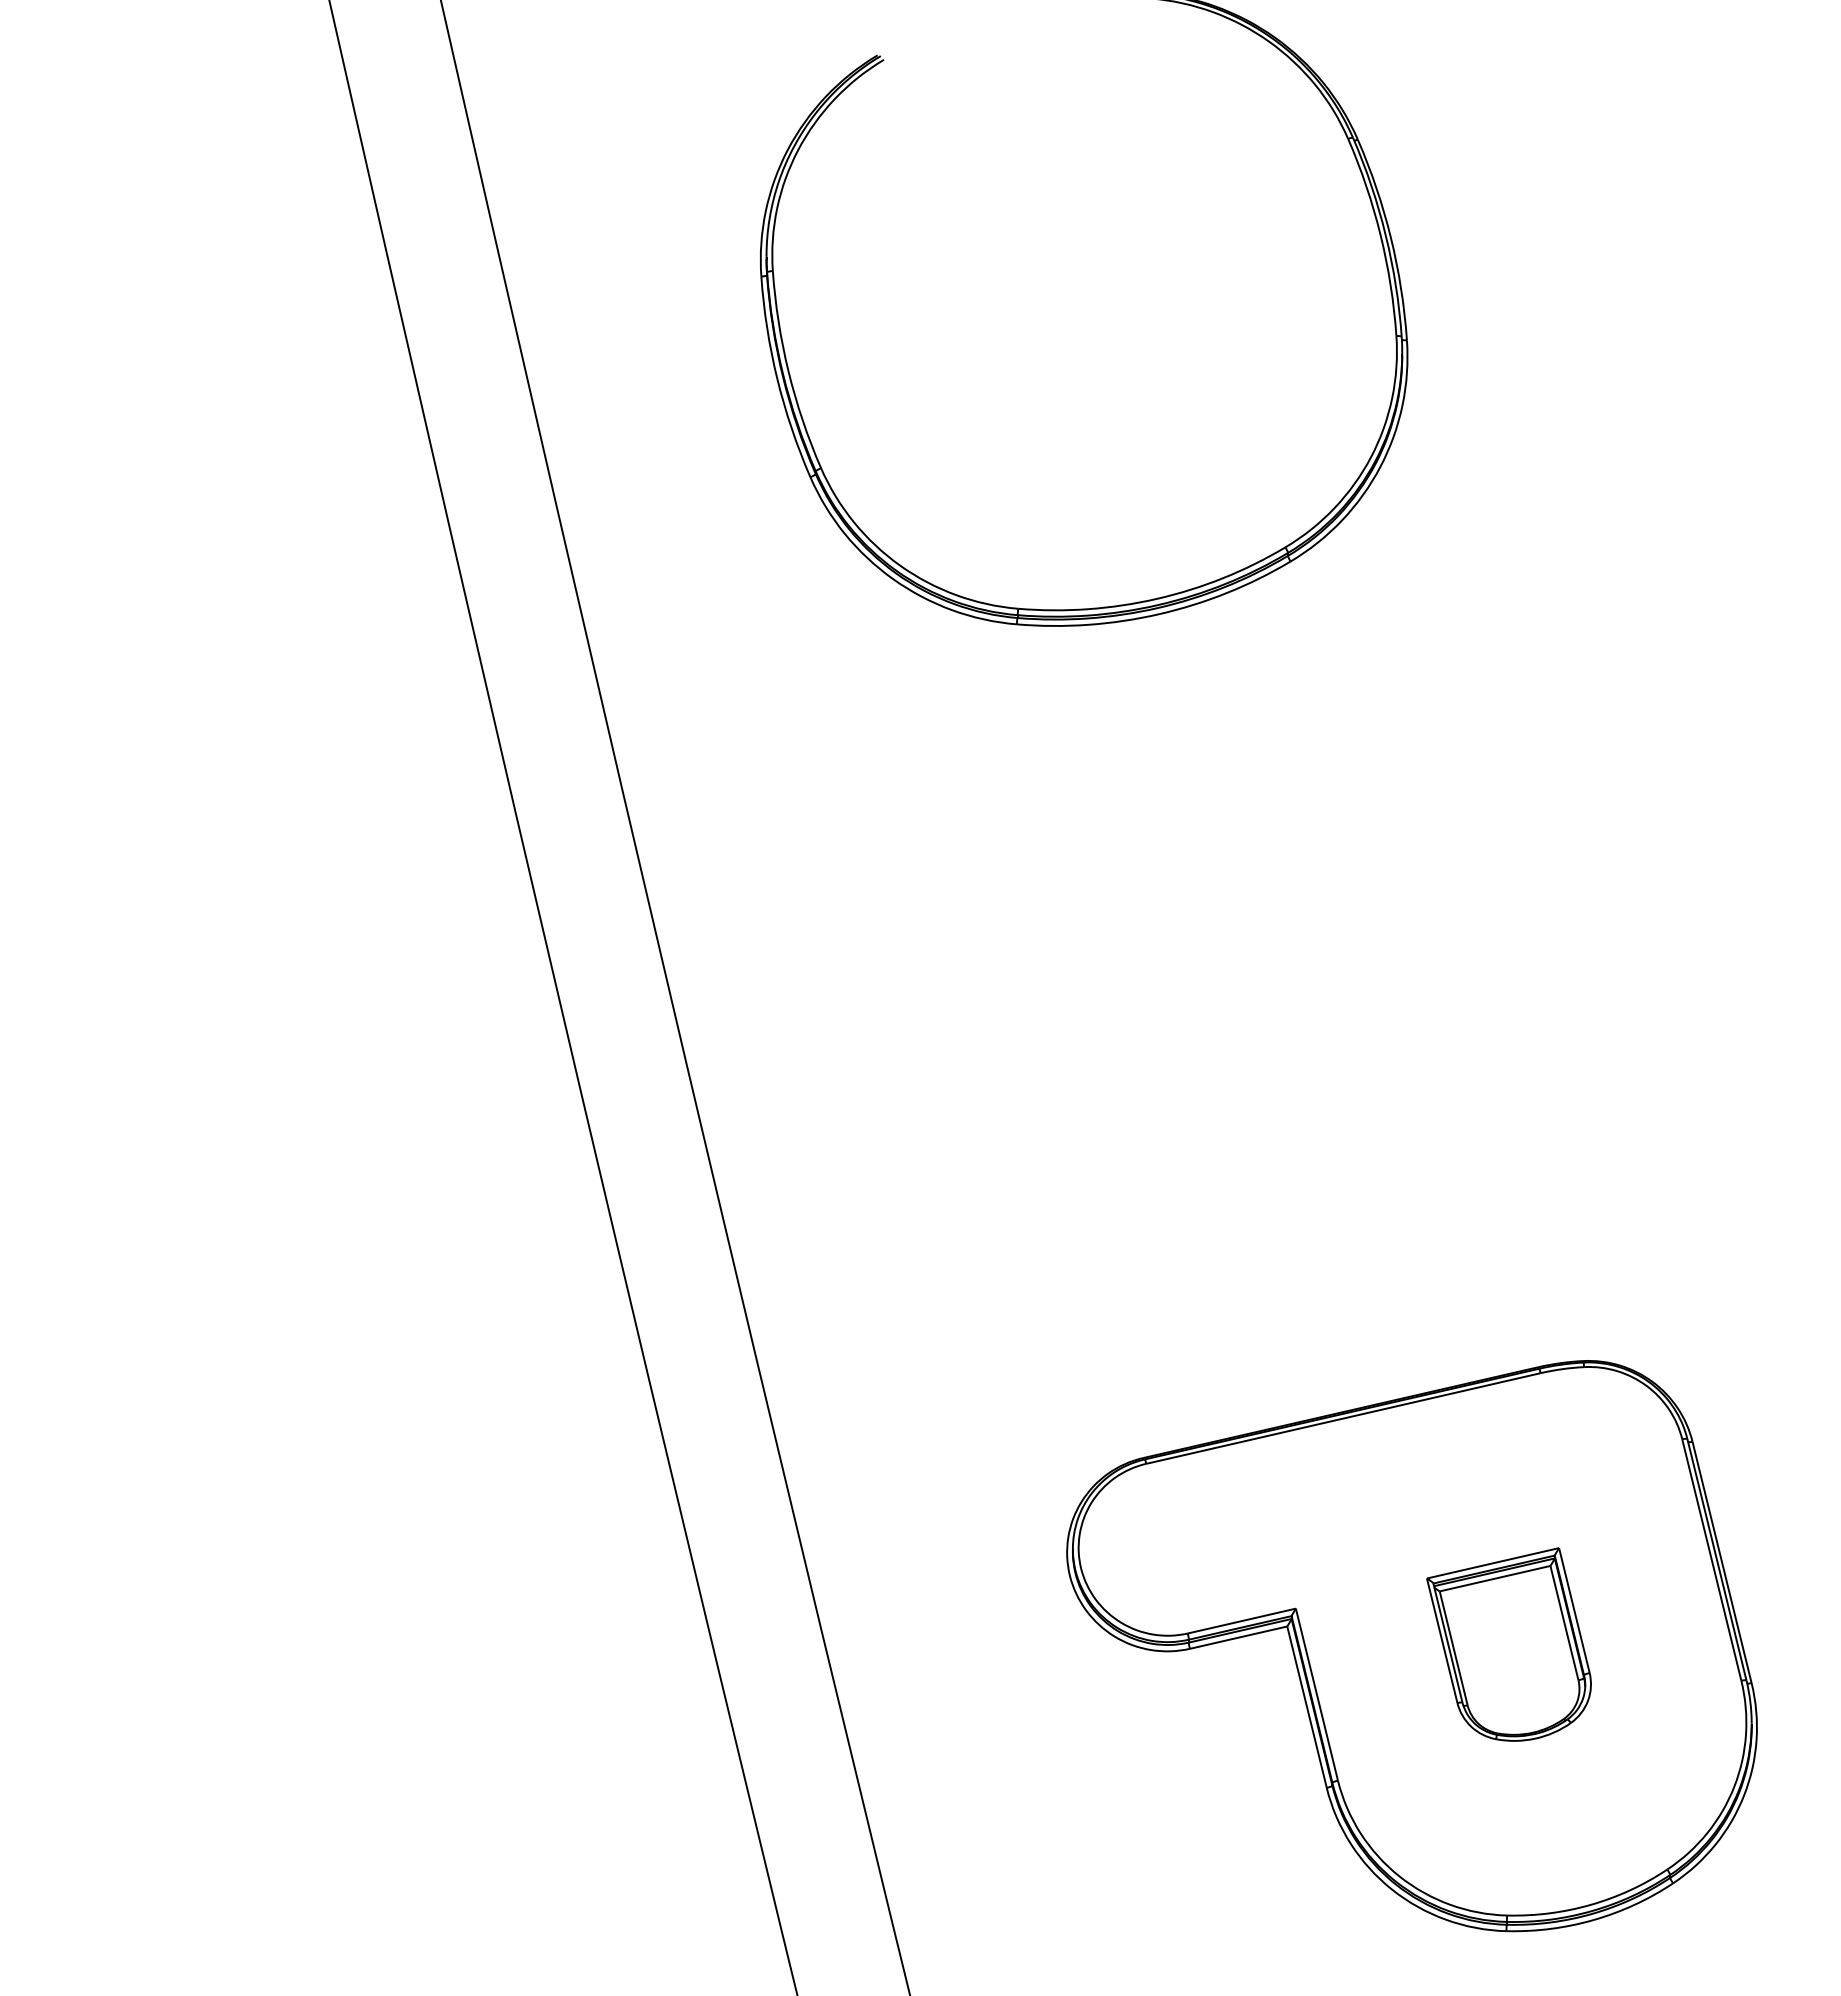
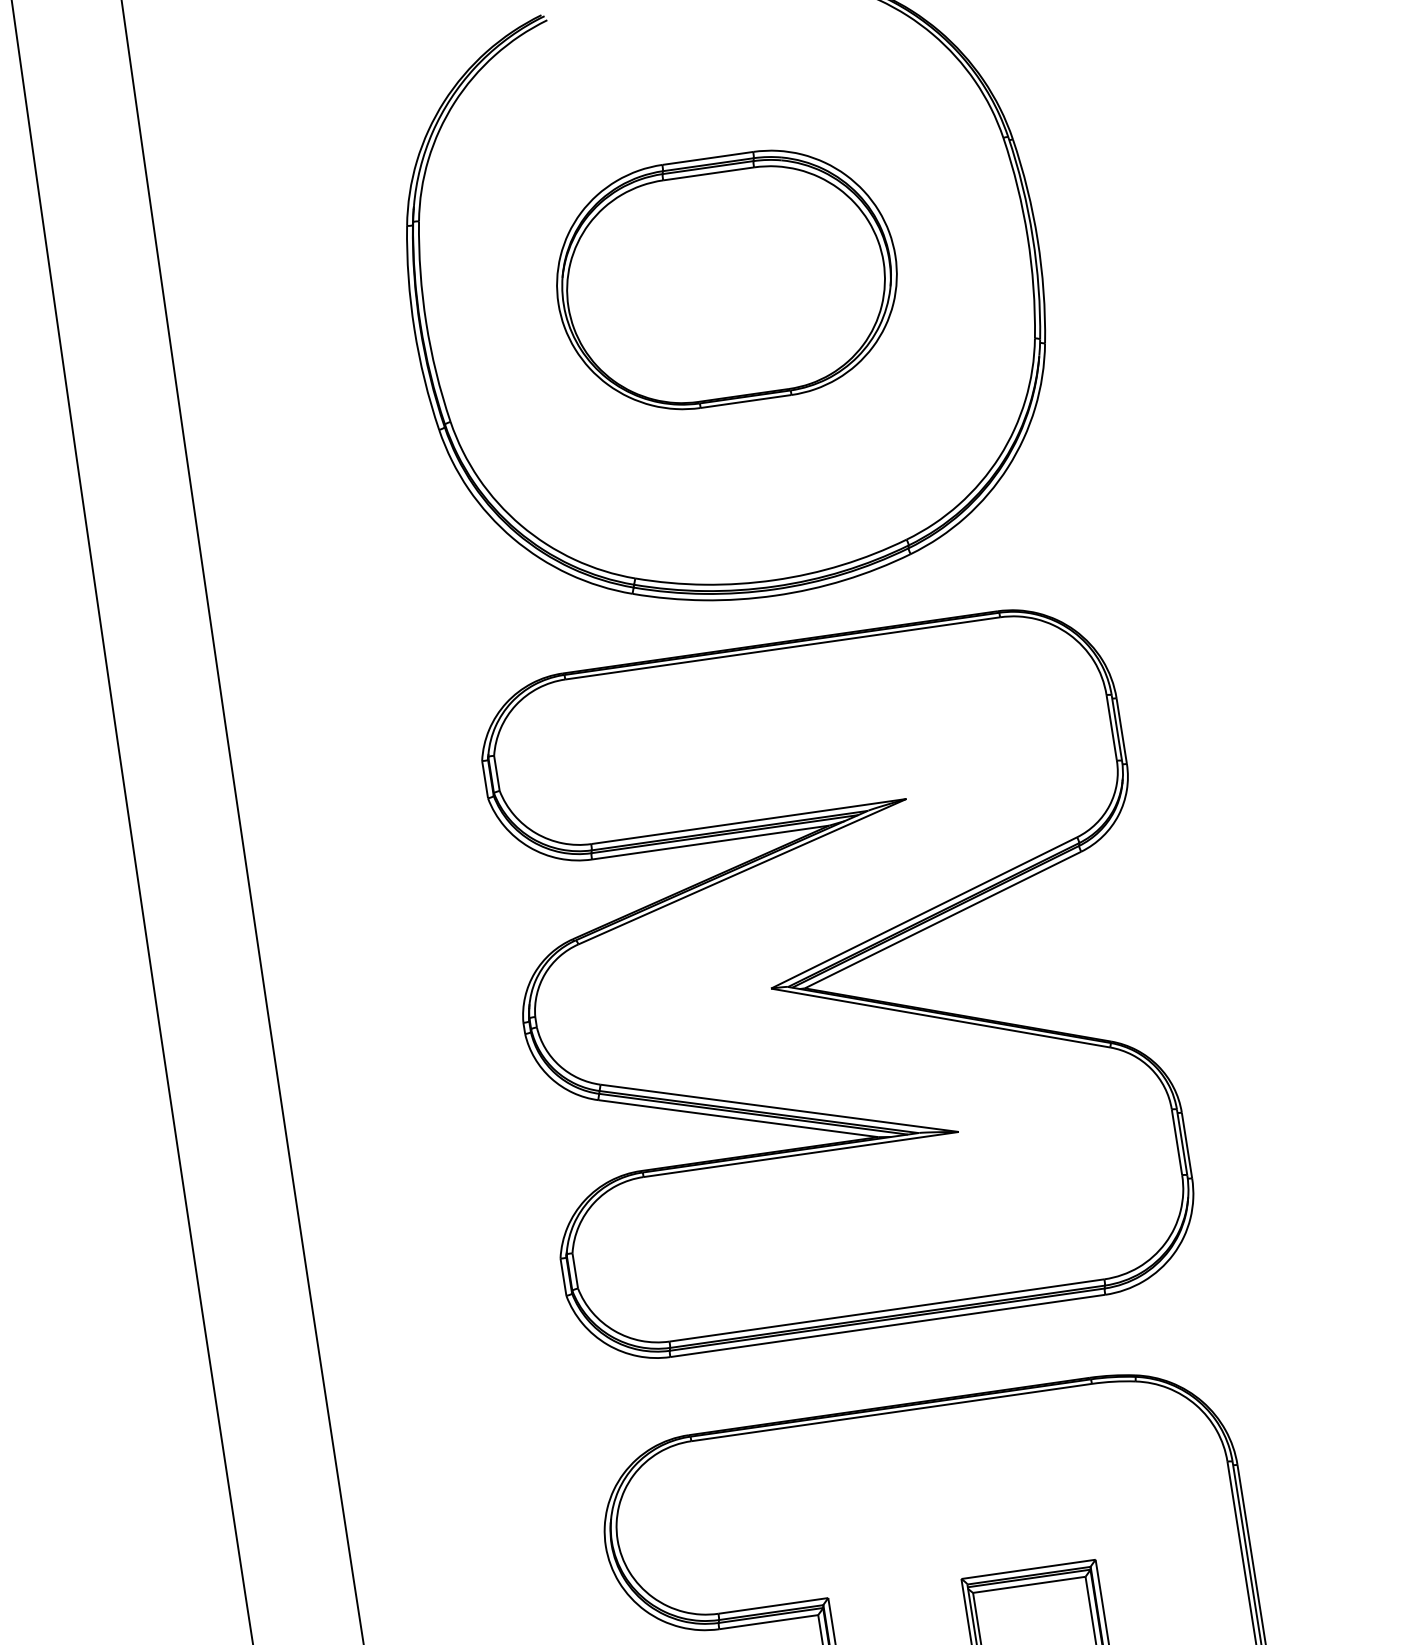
part: (1084, 303) -> (726, 279), added
part: (1252, 1004) -> (835, 992), added

